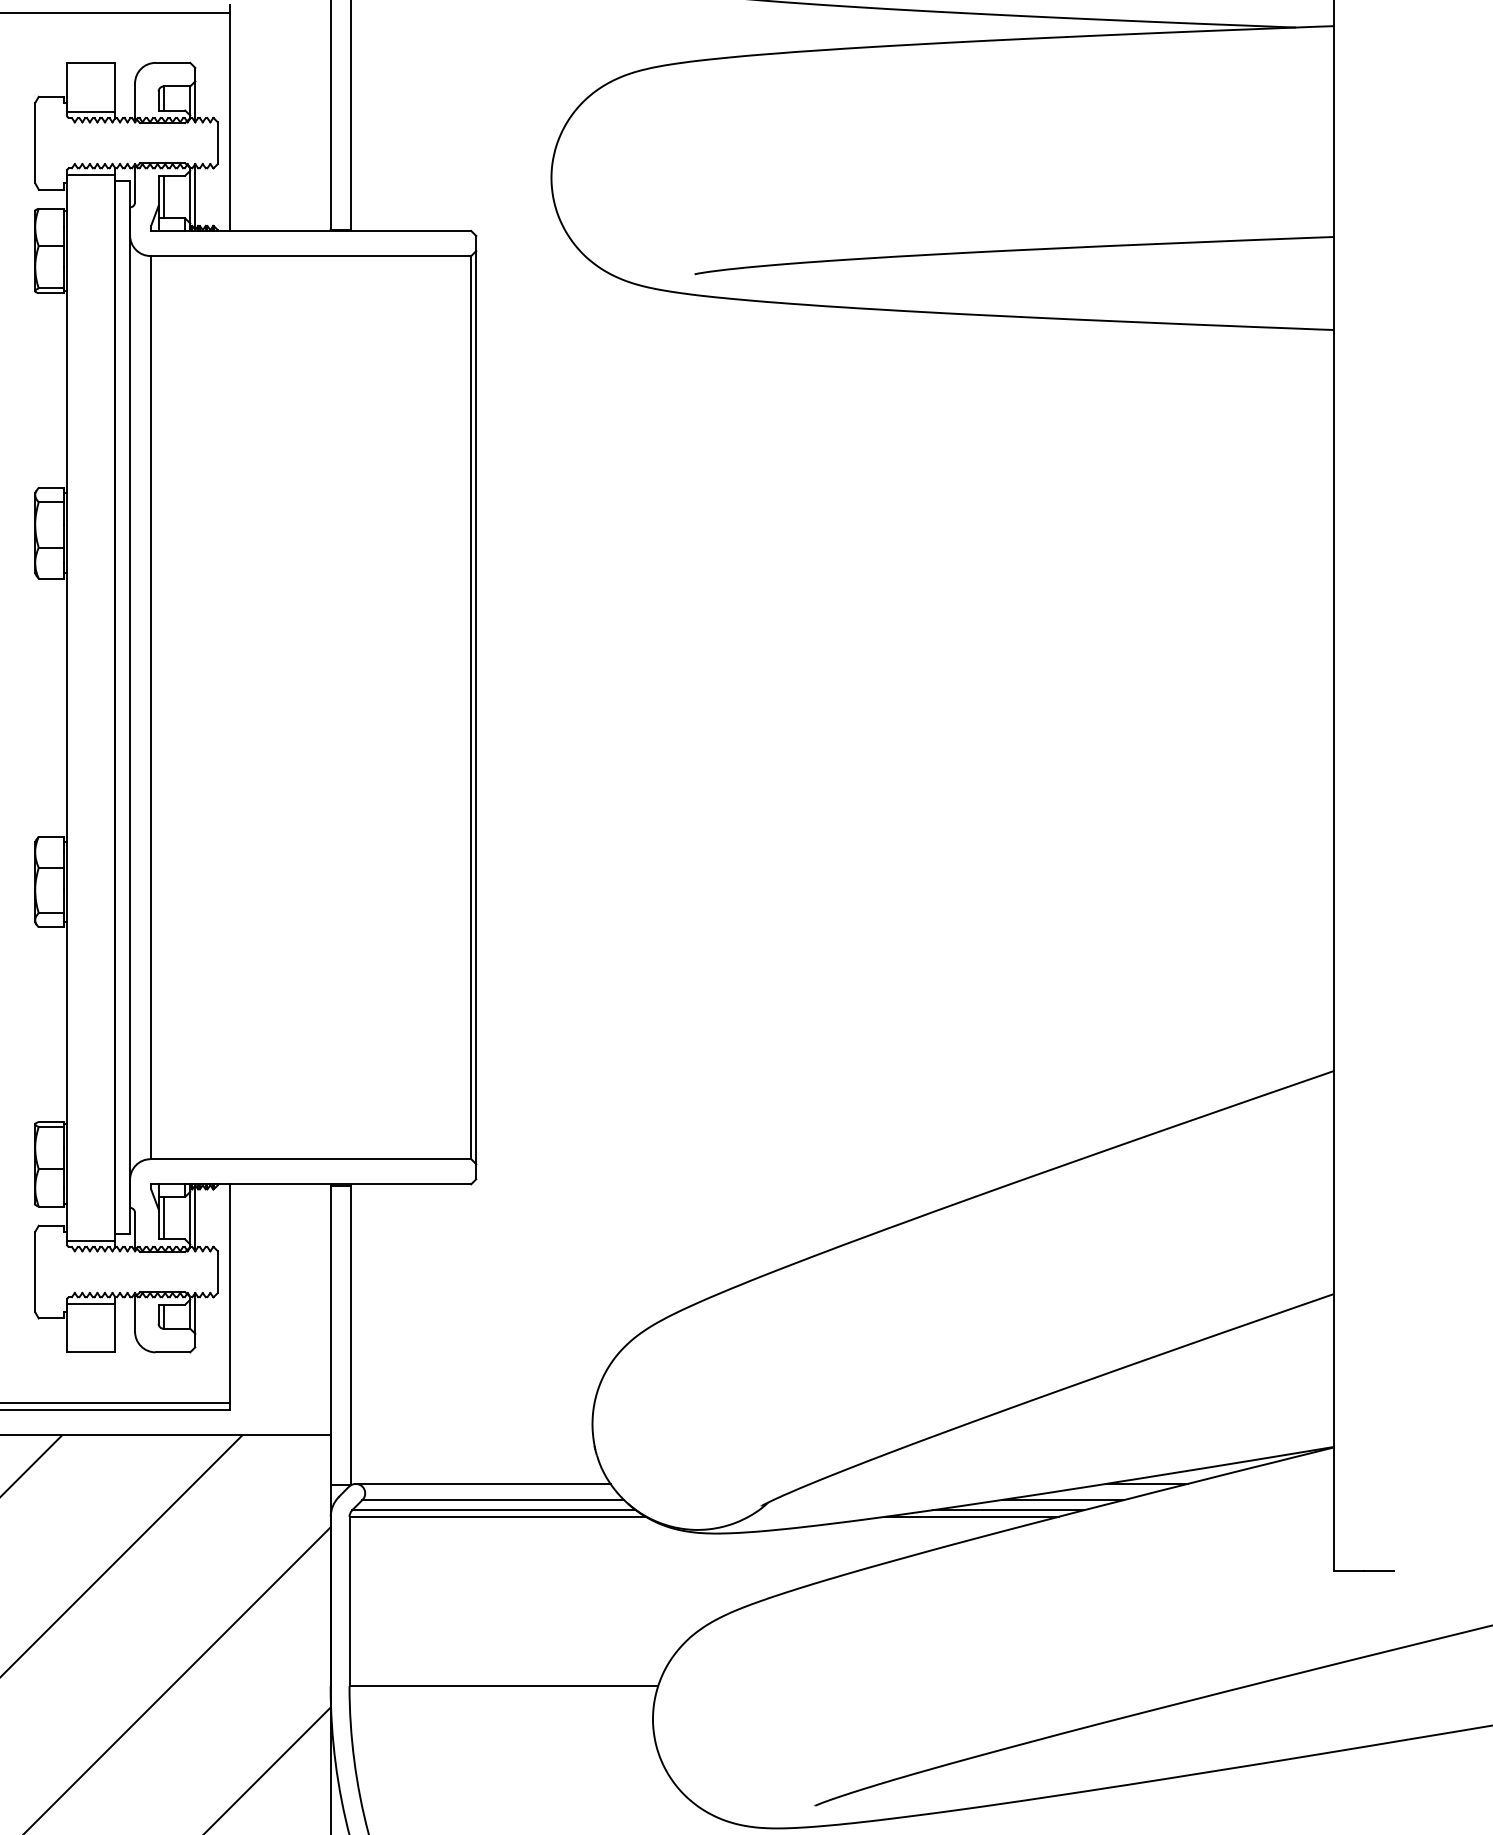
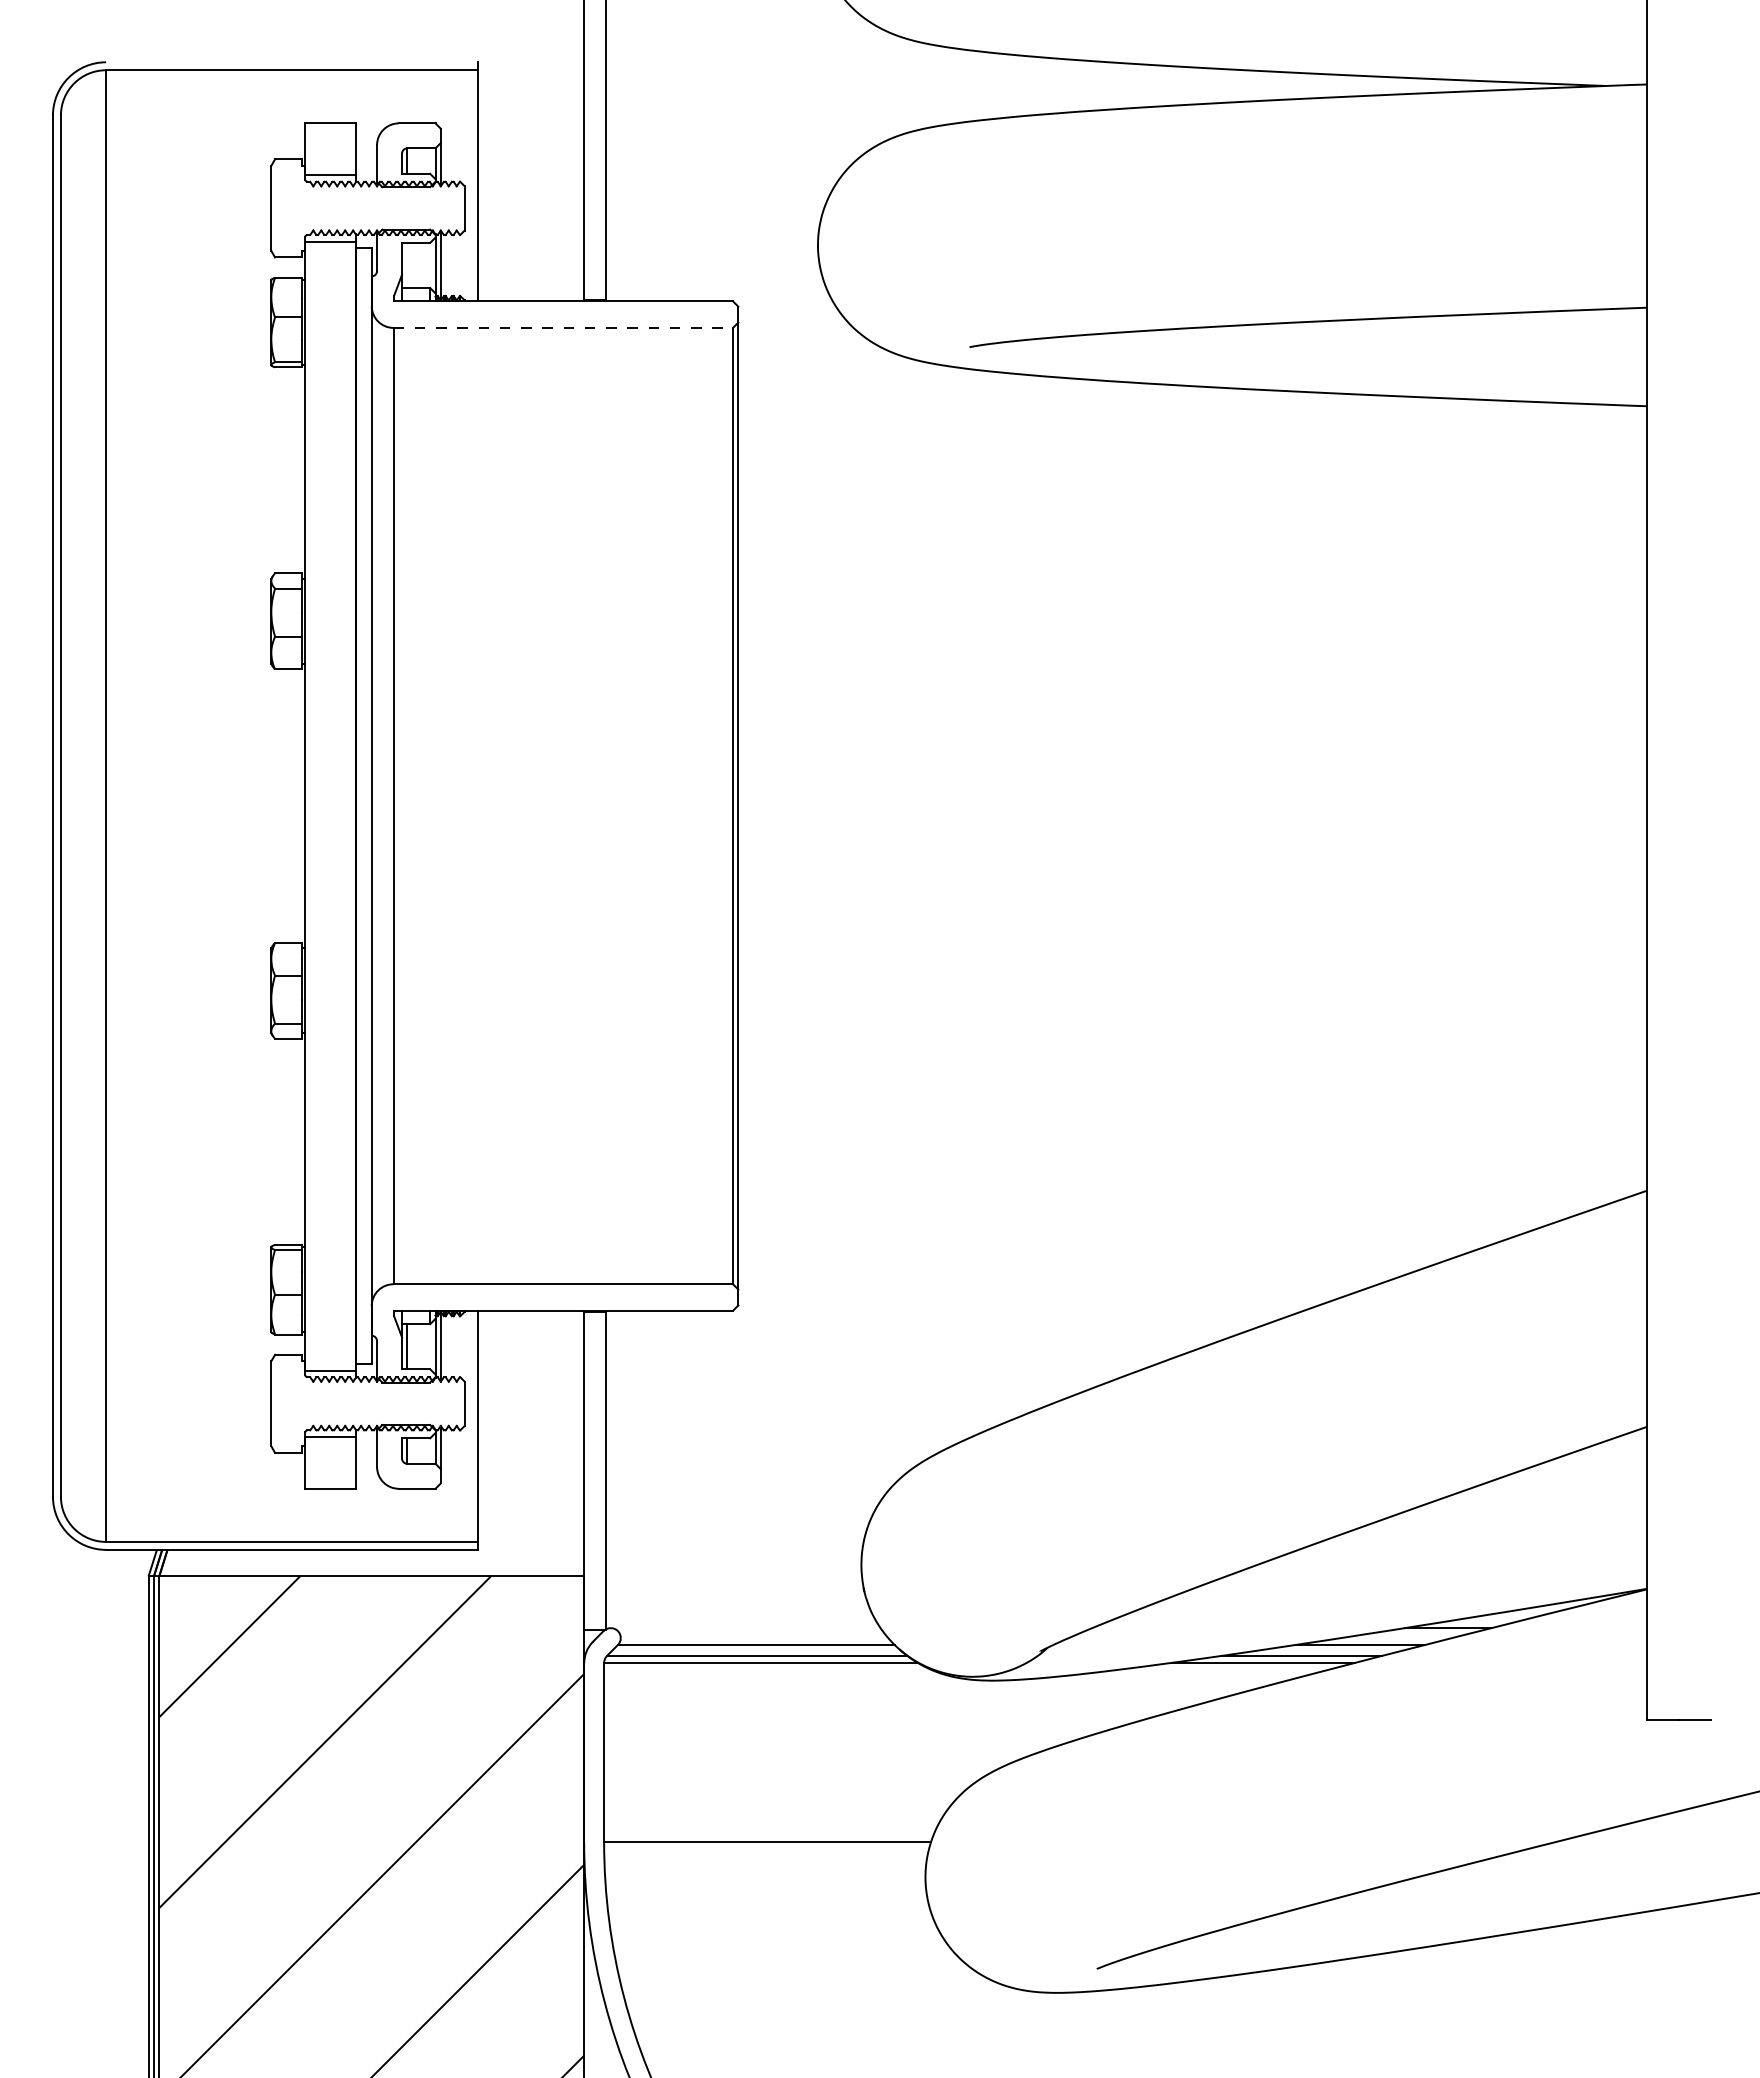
line: (163, 197) -> (407, 265), removed
line: (311, 255) -> (563, 327), solid -> dashed
line: (483, 1484) -> (745, 1628), removed

